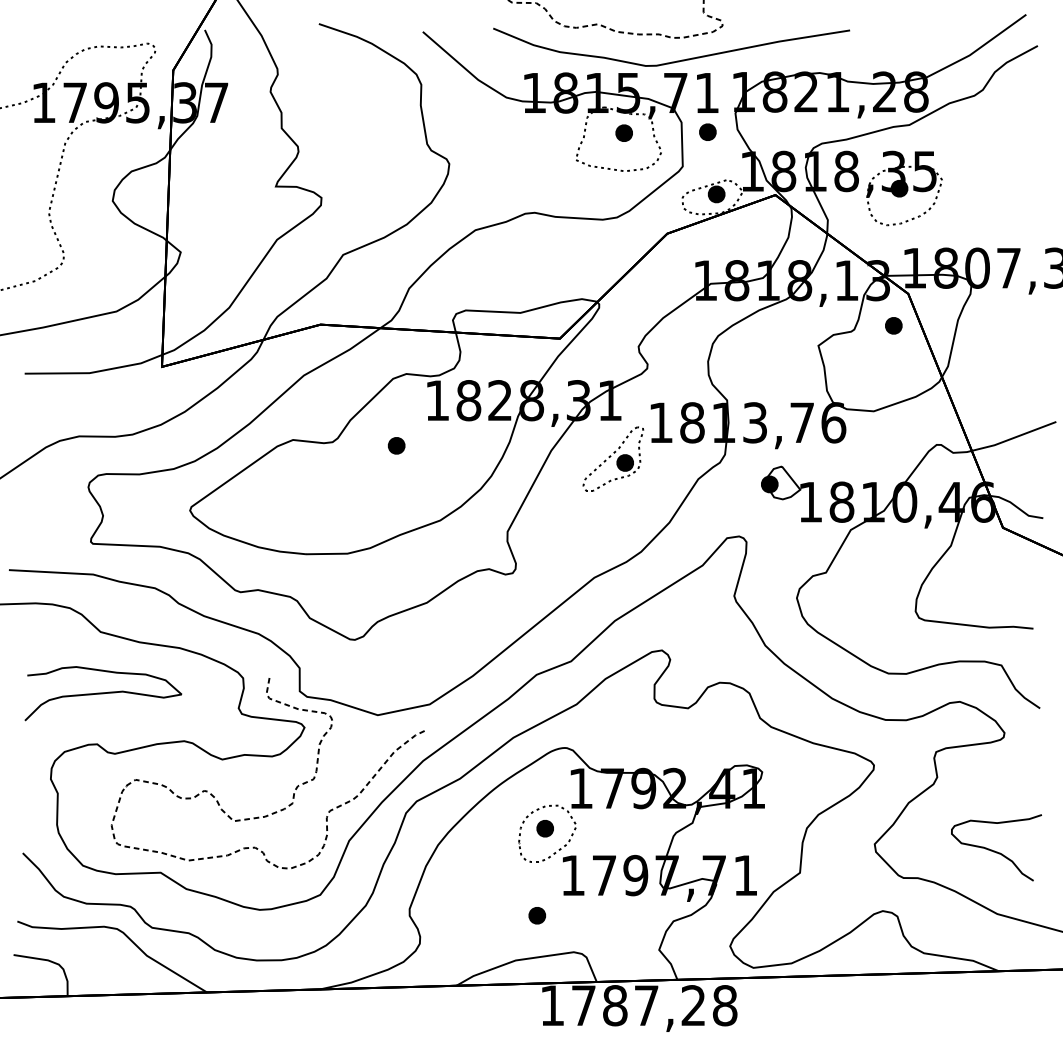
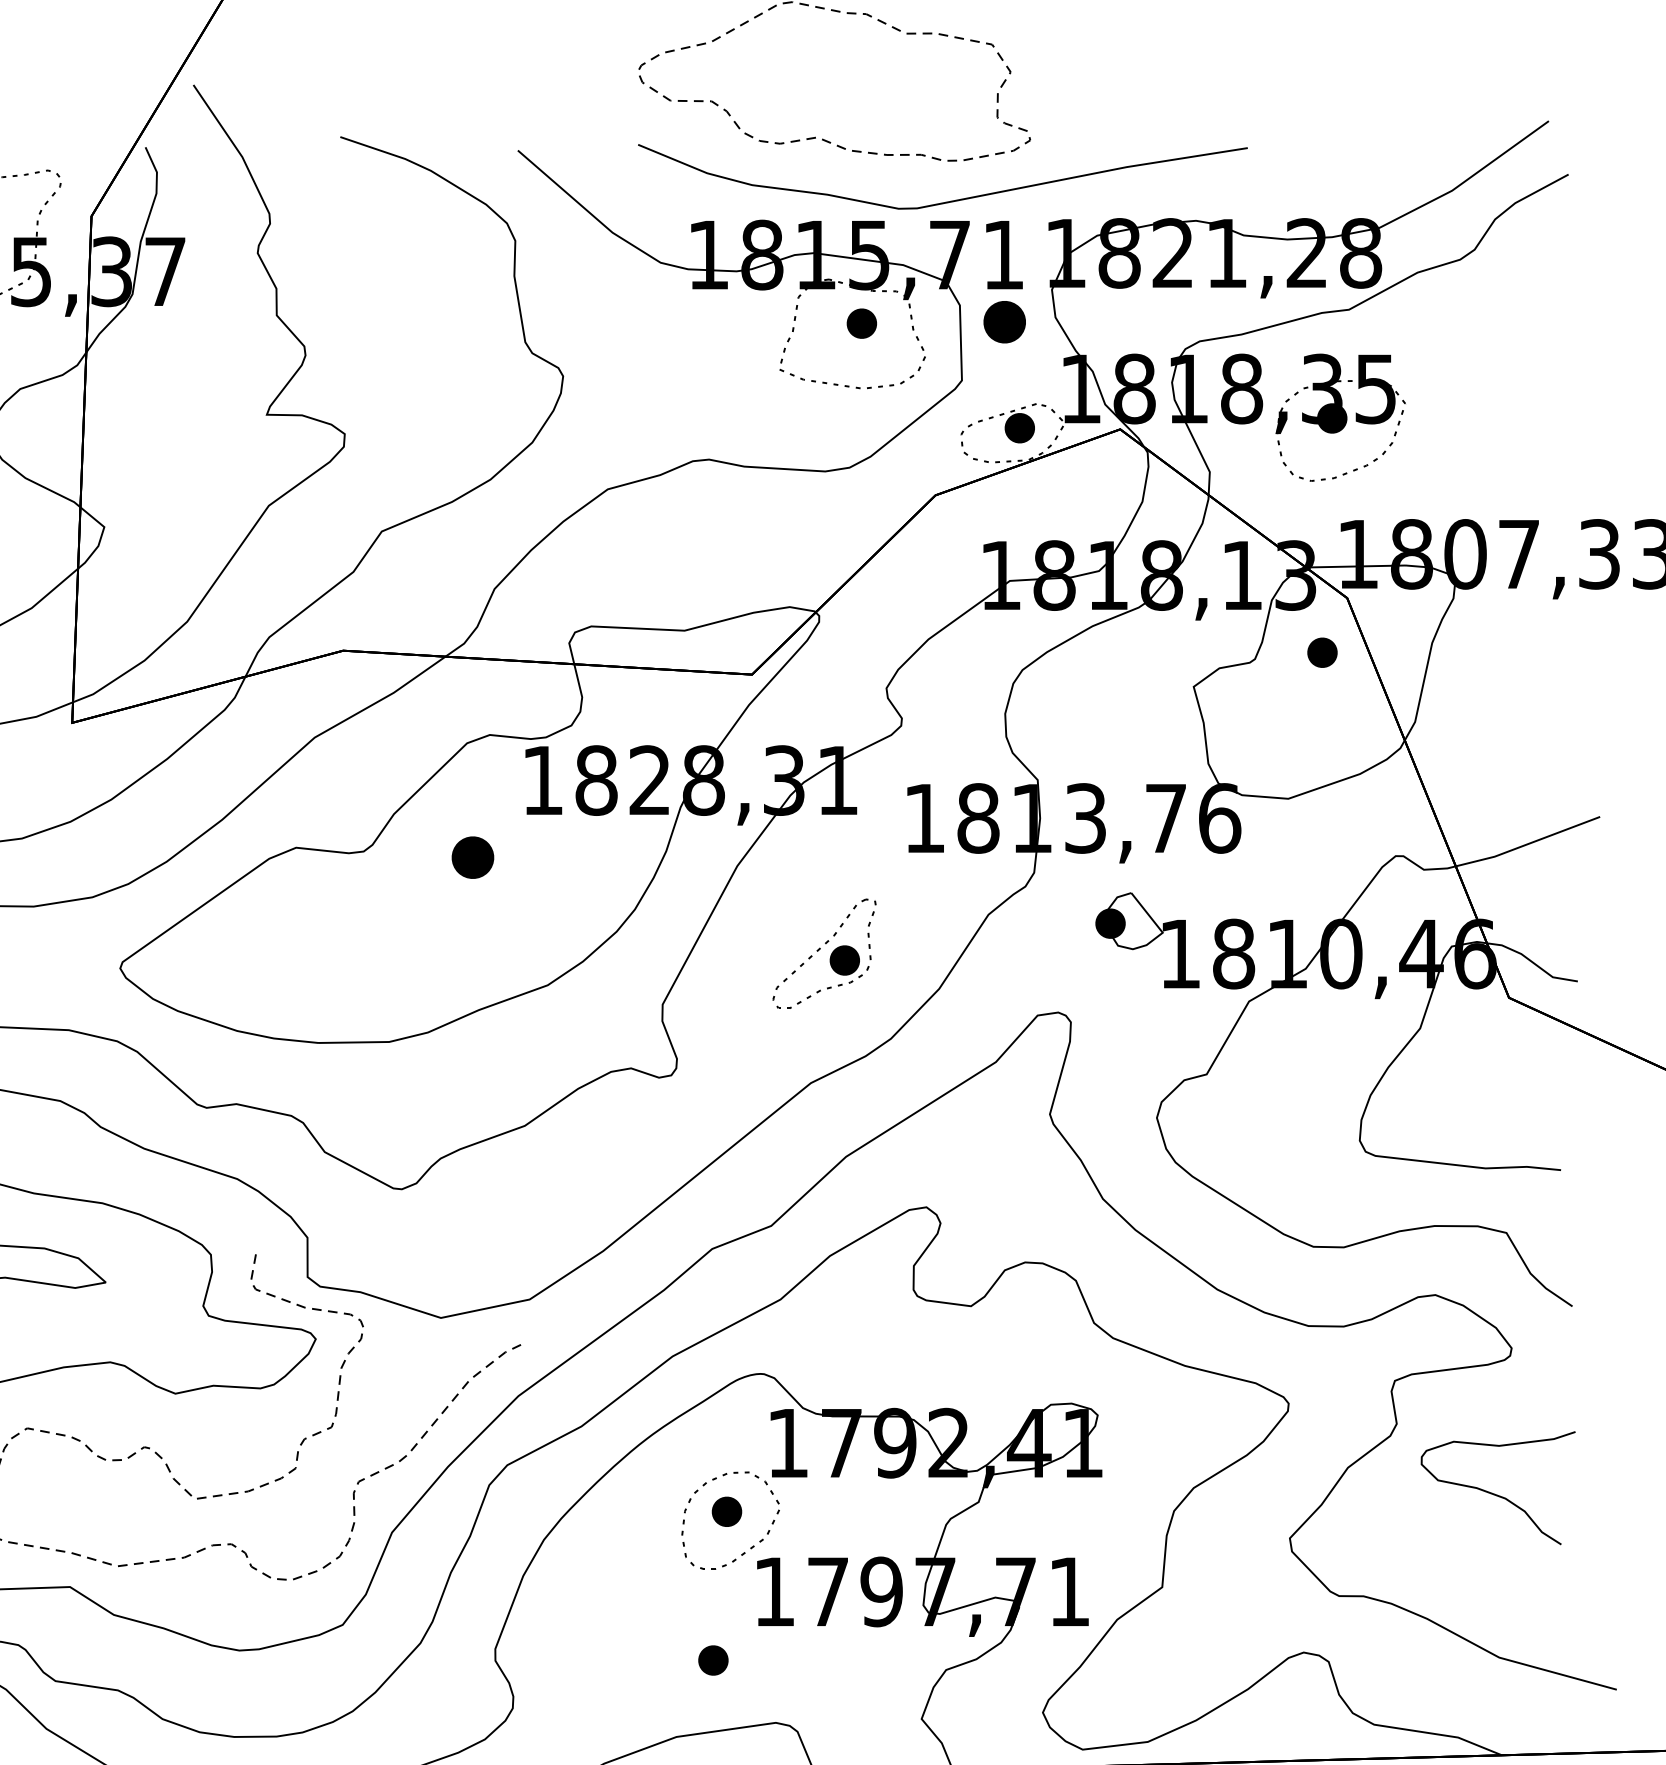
part: (707, 131) -> (1004, 320), size x1.4
part: (396, 445) -> (472, 857), size x1.4
part: (613, 458) -> (824, 952), moved
curve: (994, 850) -> (1494, 1492), moved

